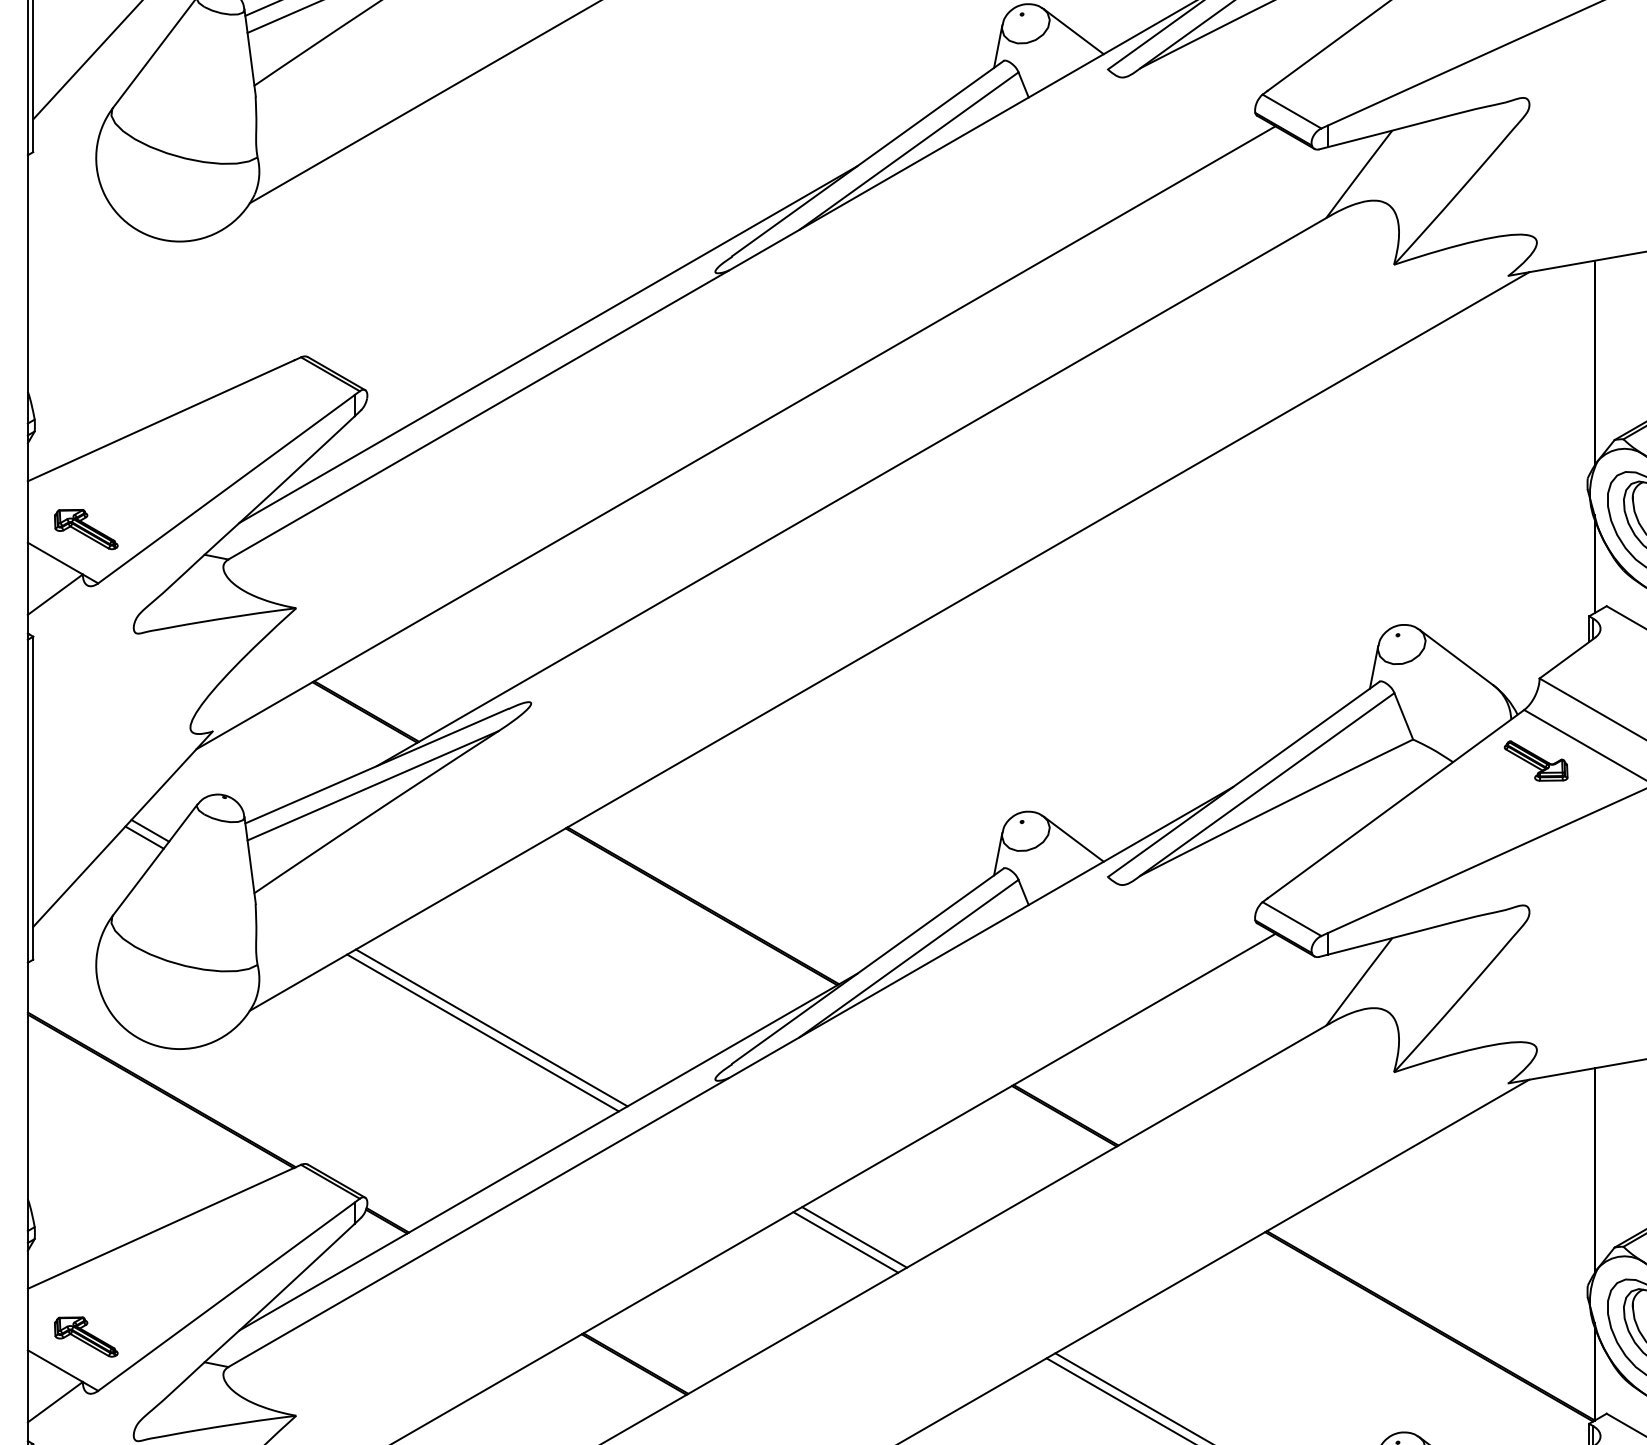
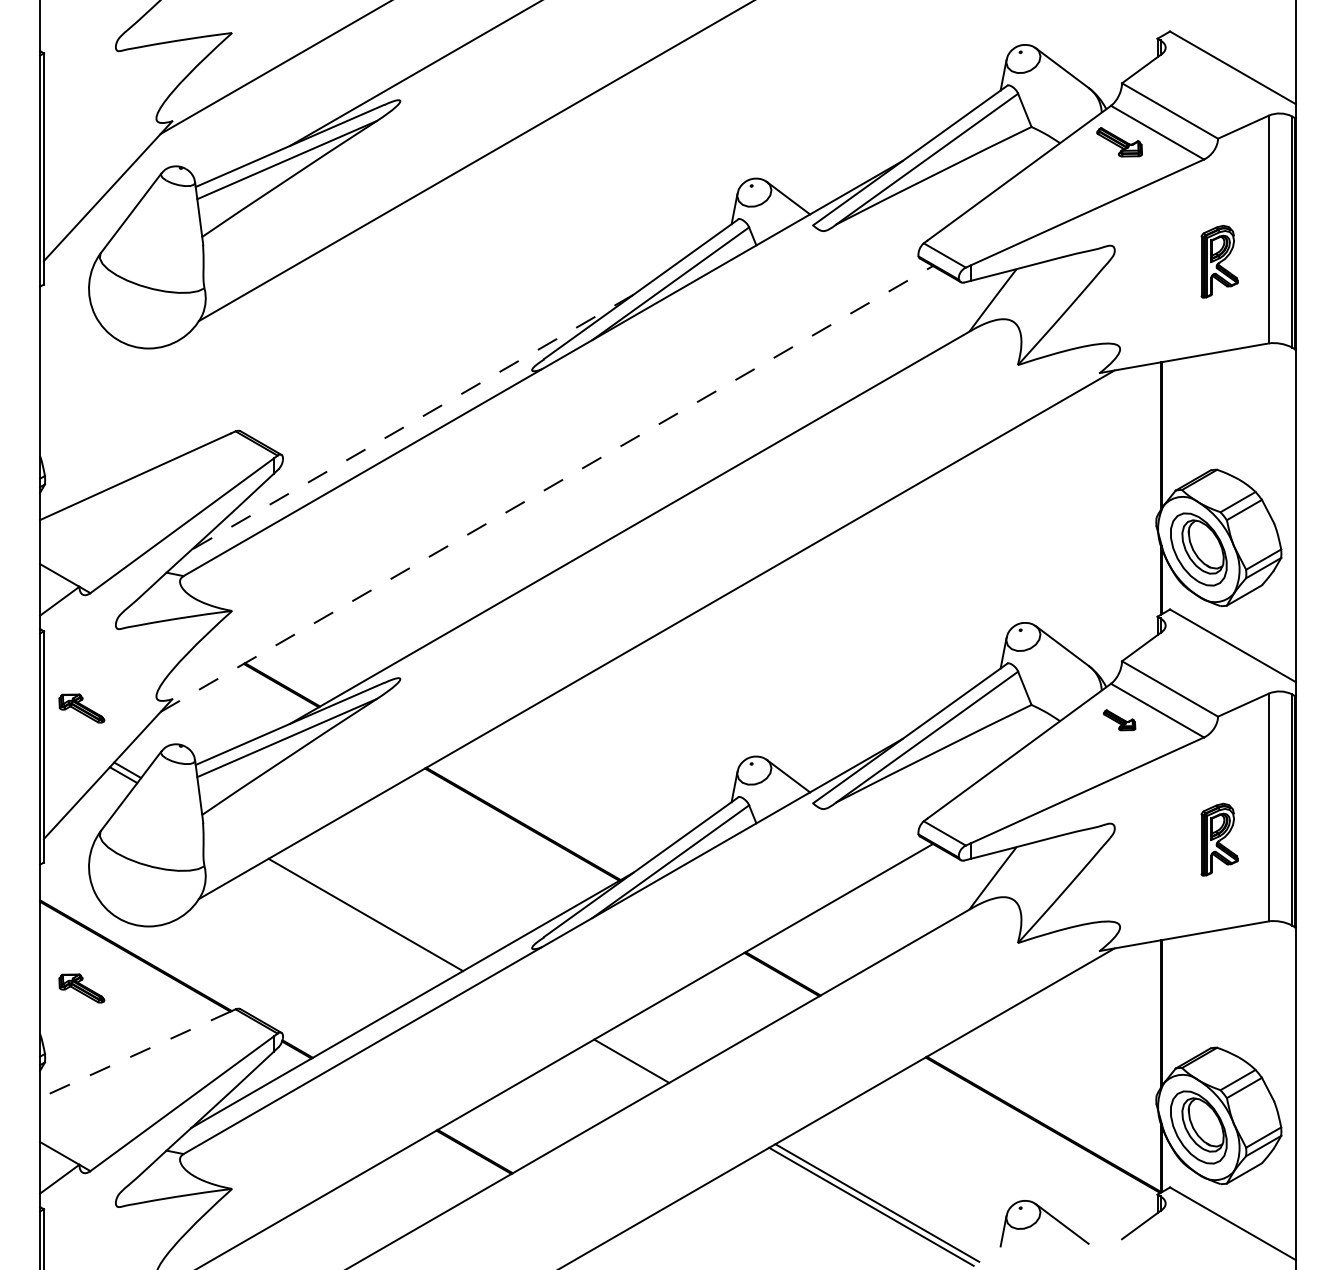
line: (548, 344) -> (412, 422), solid -> dashed
line: (735, 437) -> (546, 488), solid -> dashed
part: (85, 529) -> (81, 708), moved
part: (1536, 761) -> (1119, 720), size x0.7
line: (490, 1028) -> (371, 911), removed
line: (161, 1227) -> (135, 1054), solid -> dashed
line: (845, 1241) -> (625, 1064), removed
part: (85, 1336) -> (81, 988), moved

